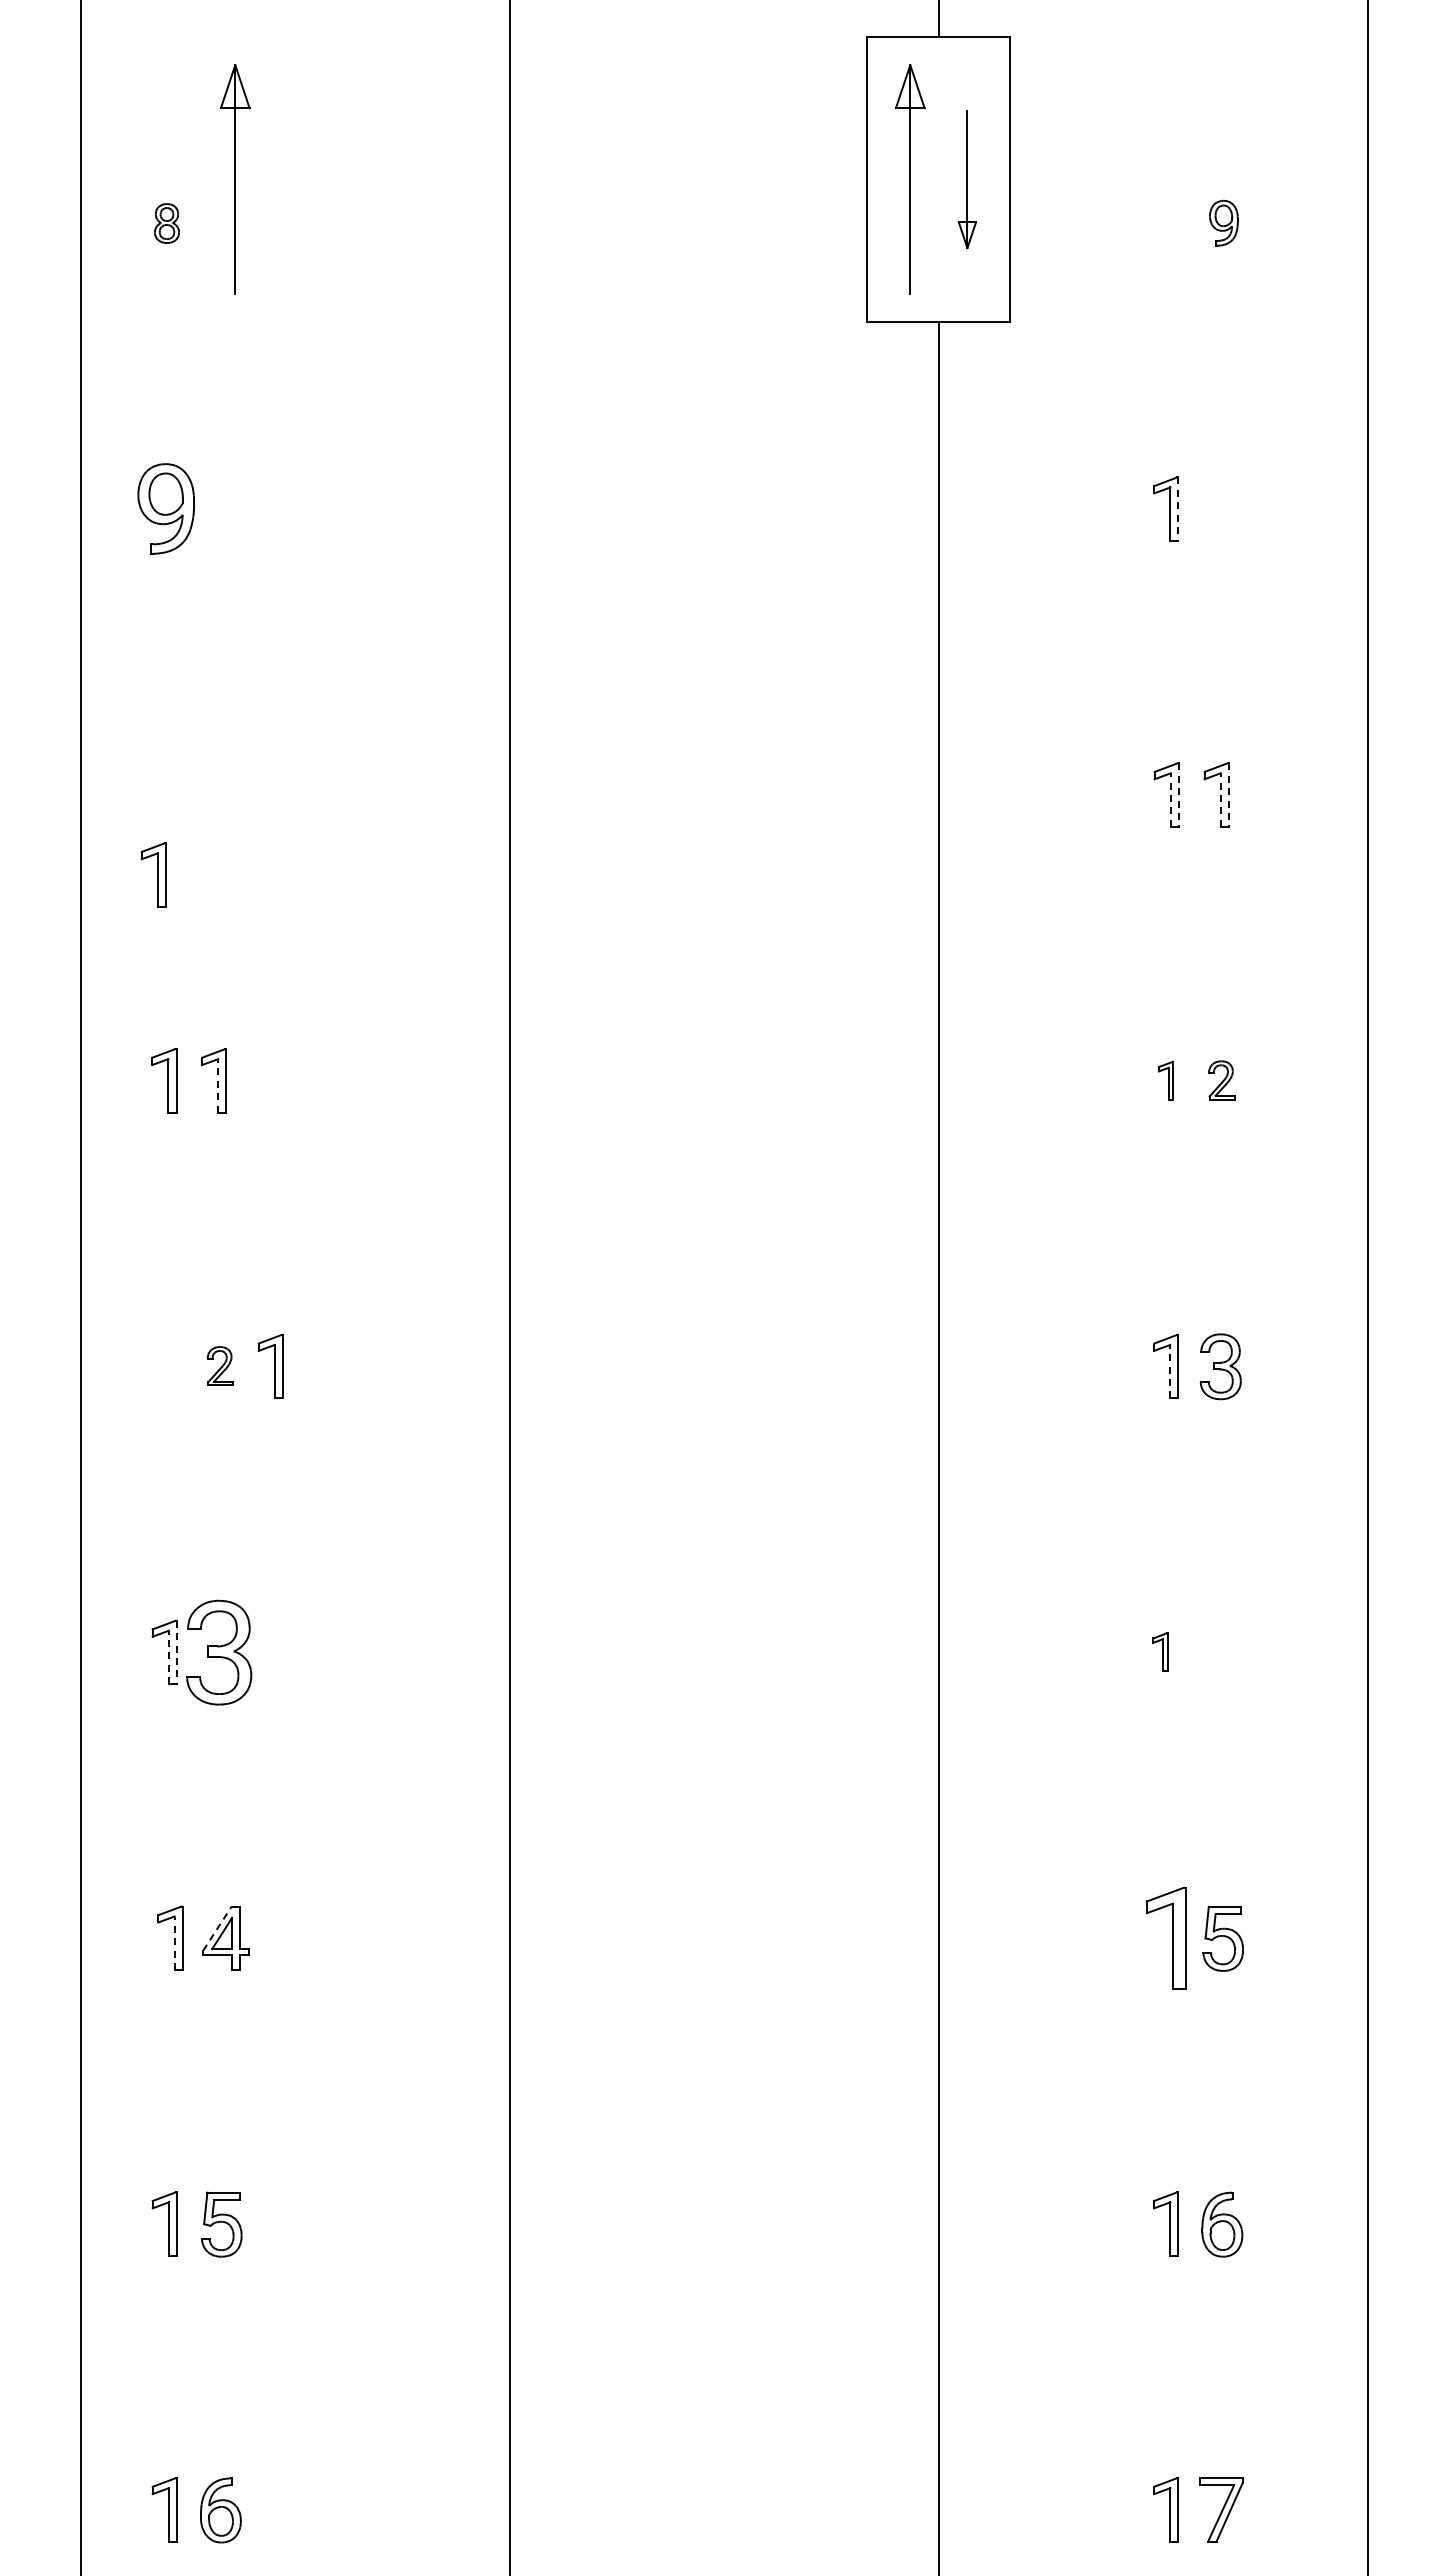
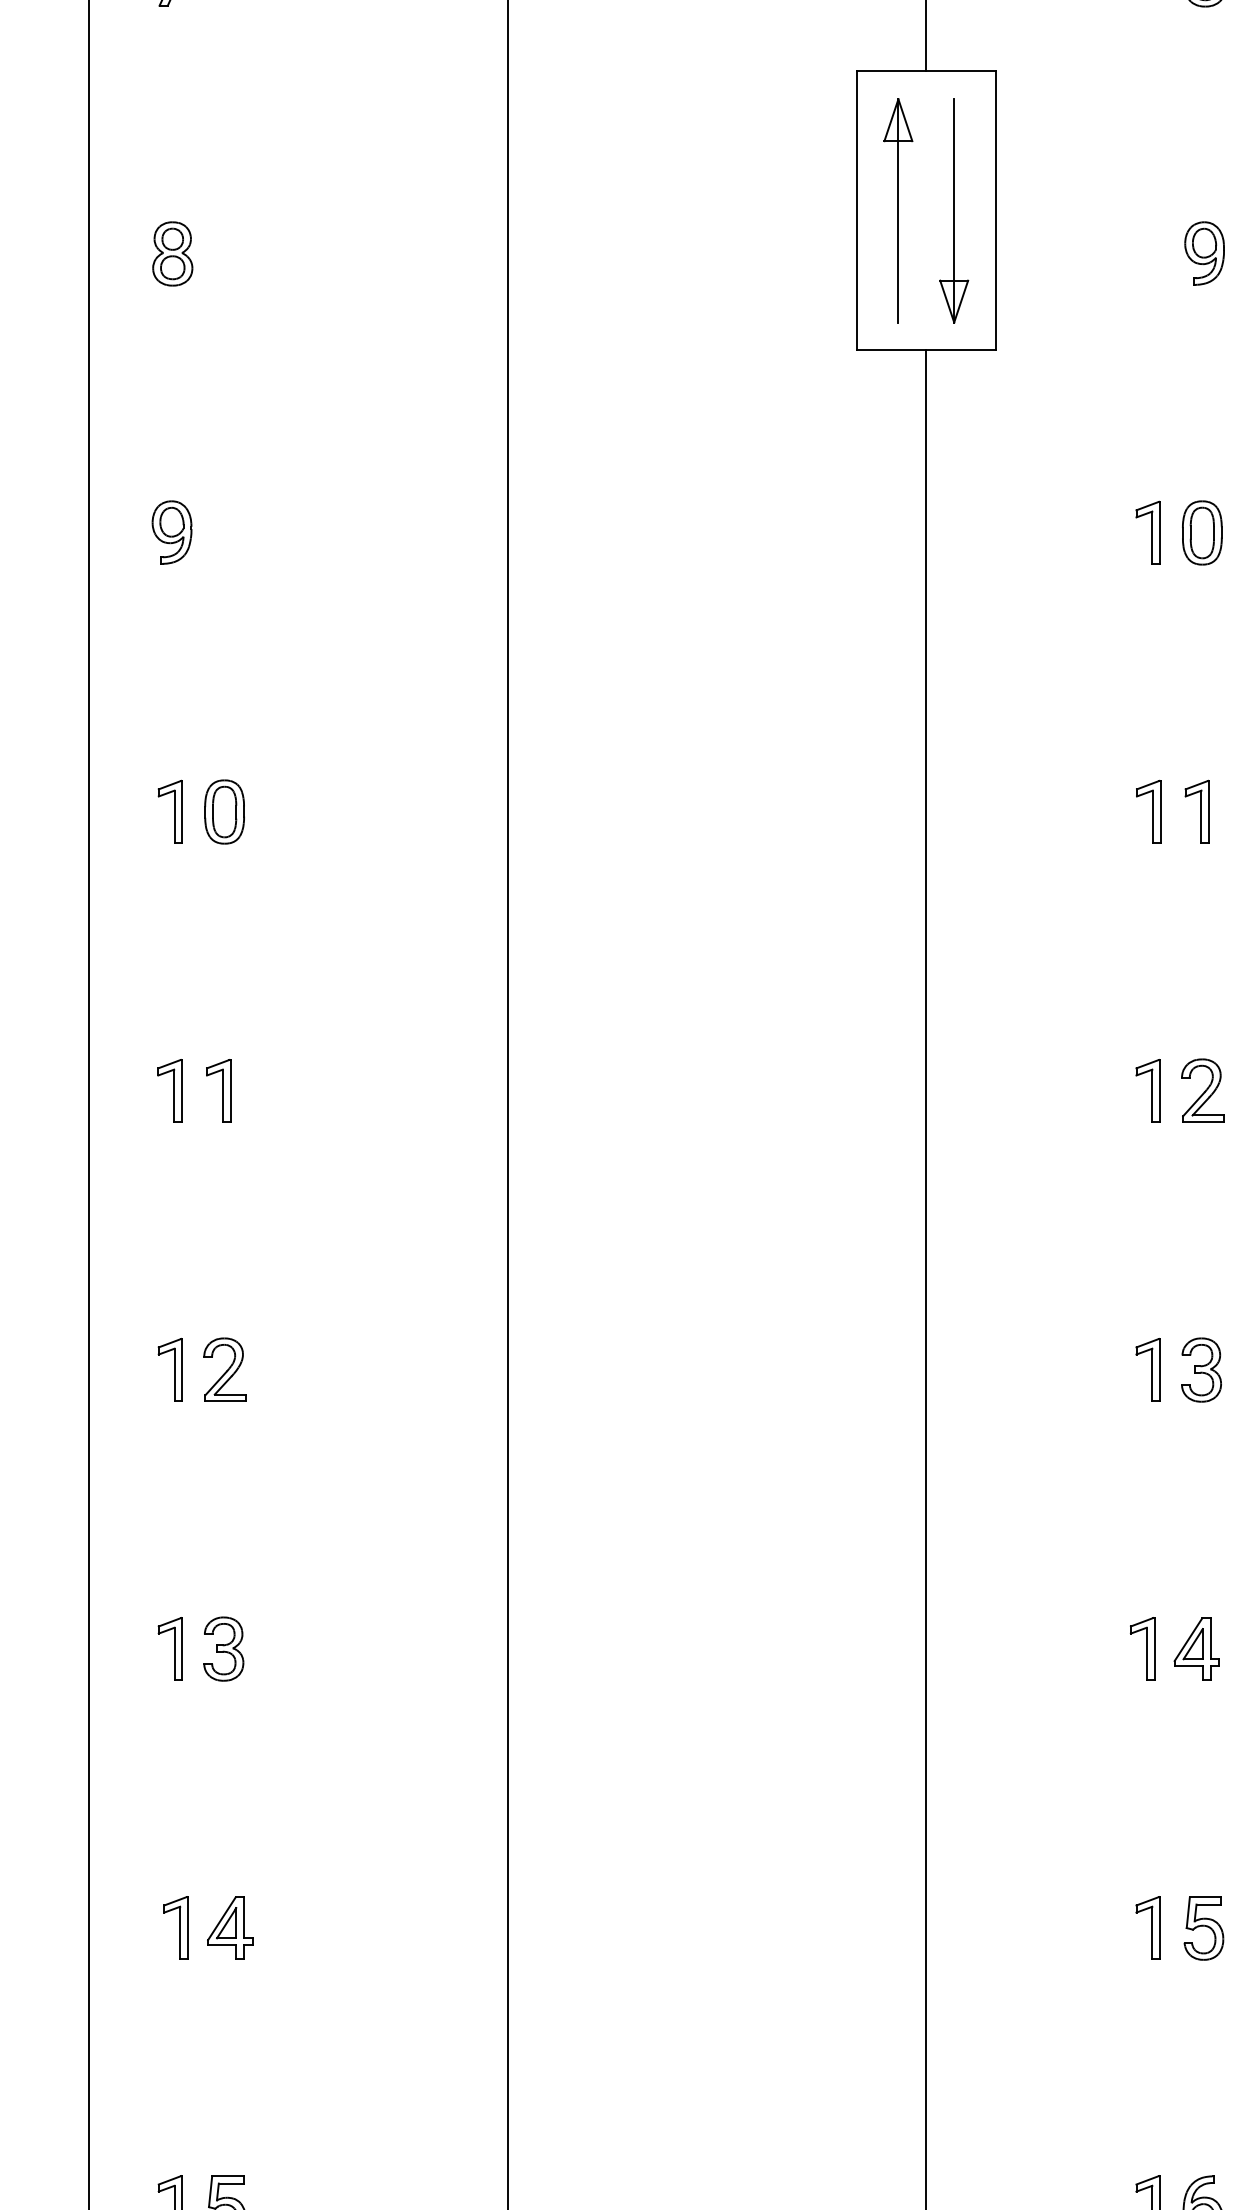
part: (235, 179) -> (239, 210), removed
part: (967, 179) -> (954, 210), size x1.67
part: (166, 223) -> (172, 253), size x1.67
part: (1223, 223) -> (1204, 253), size x1.43
part: (166, 508) -> (172, 532), size x0.71
line: (1178, 509) -> (1160, 533), dashed -> solid
part: (1221, 509) -> (1202, 533), added
part: (219, 794) -> (224, 811), added
line: (1178, 795) -> (1160, 812), dashed -> solid
line: (1228, 795) -> (1209, 812), dashed -> solid
line: (1170, 800) -> (1152, 817), dashed -> solid
line: (1220, 800) -> (1201, 817), dashed -> solid
part: (153, 874) -> (170, 811), moved
part: (1165, 1080) -> (1147, 1090), size x1.67
part: (1221, 1080) -> (1202, 1090), size x1.67
line: (218, 1085) -> (223, 1095), dashed -> solid
part: (220, 1365) -> (224, 1368), size x1.67
part: (270, 1366) -> (170, 1369), moved
line: (1170, 1371) -> (1152, 1374), dashed -> solid
part: (1160, 1651) -> (1142, 1648), size x1.67
line: (176, 1652) -> (182, 1649), dashed -> solid
part: (219, 1652) -> (224, 1649), size x0.62
part: (1215, 1652) -> (1196, 1649), added
line: (168, 1657) -> (174, 1653), dashed -> solid
line: (217, 1928) -> (222, 1918), dashed -> solid
part: (1165, 1937) -> (1147, 1927), size x0.62
line: (174, 1943) -> (180, 1933), dashed -> solid

